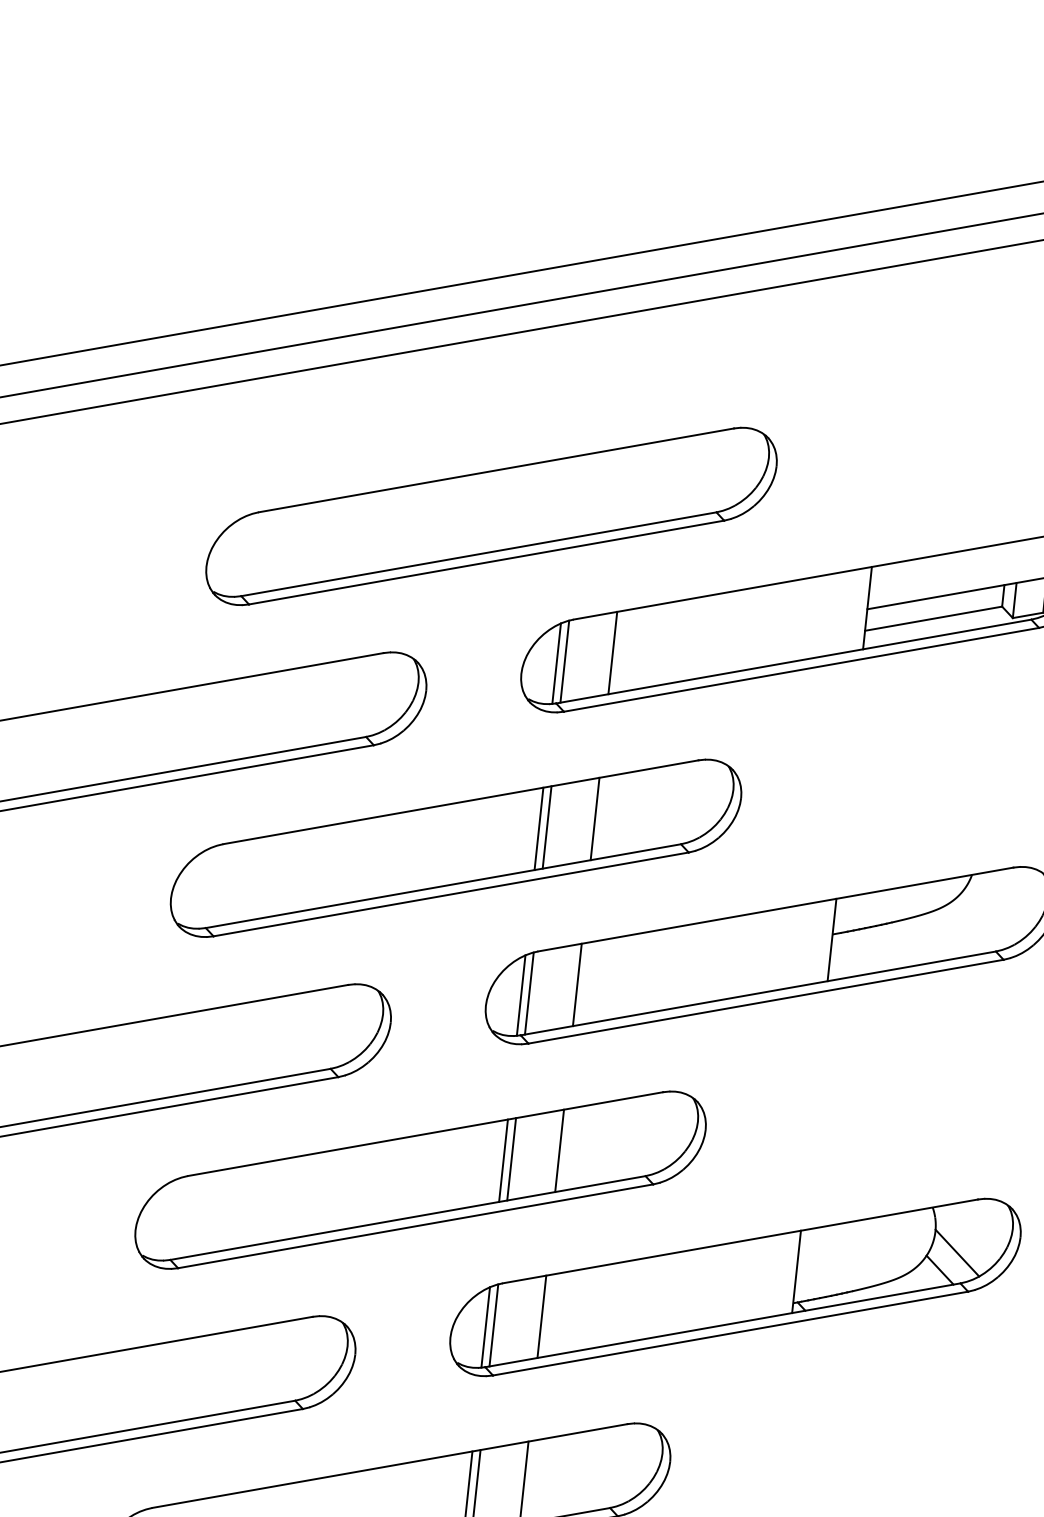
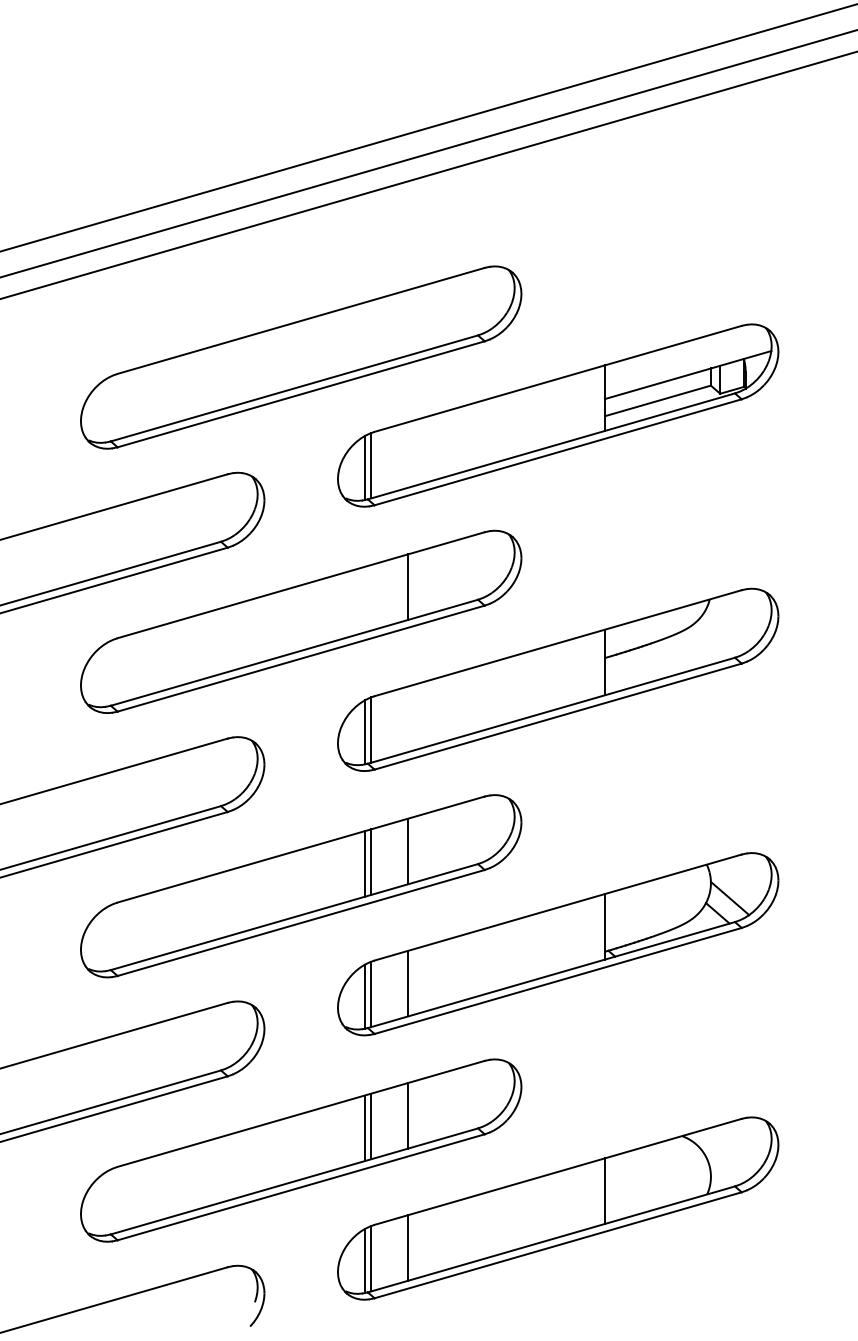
line: (613, 652) -> (408, 454), removed
line: (547, 827) -> (371, 597), removed
line: (538, 828) -> (364, 599), removed
line: (577, 985) -> (408, 719), removed

